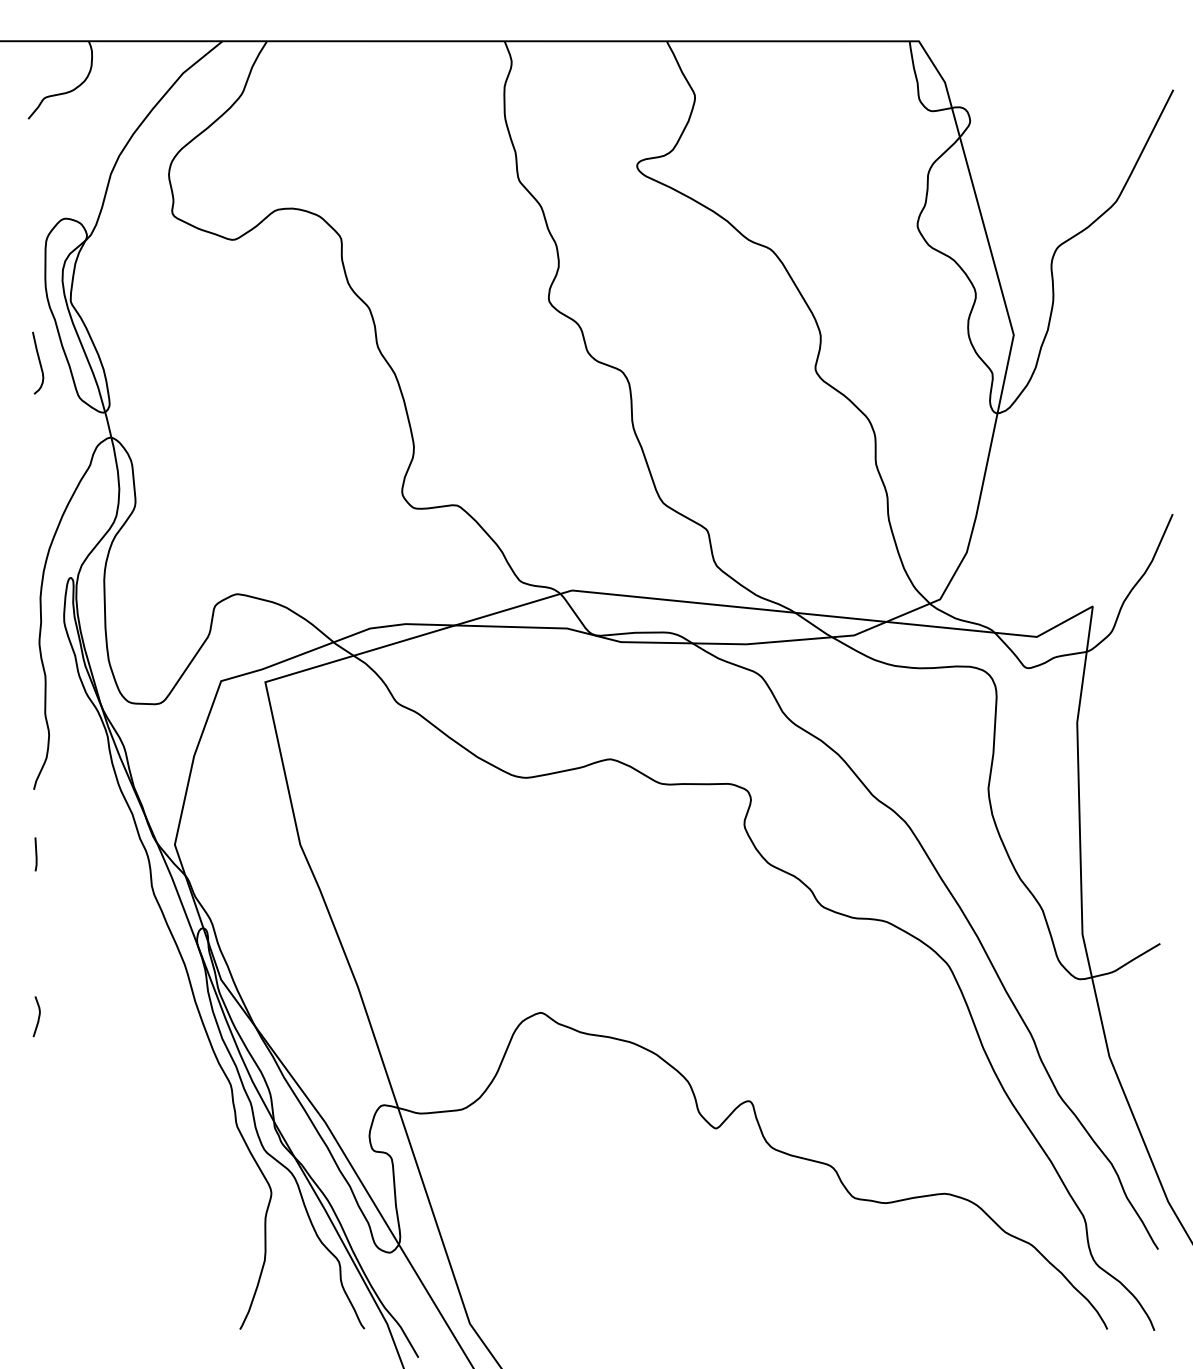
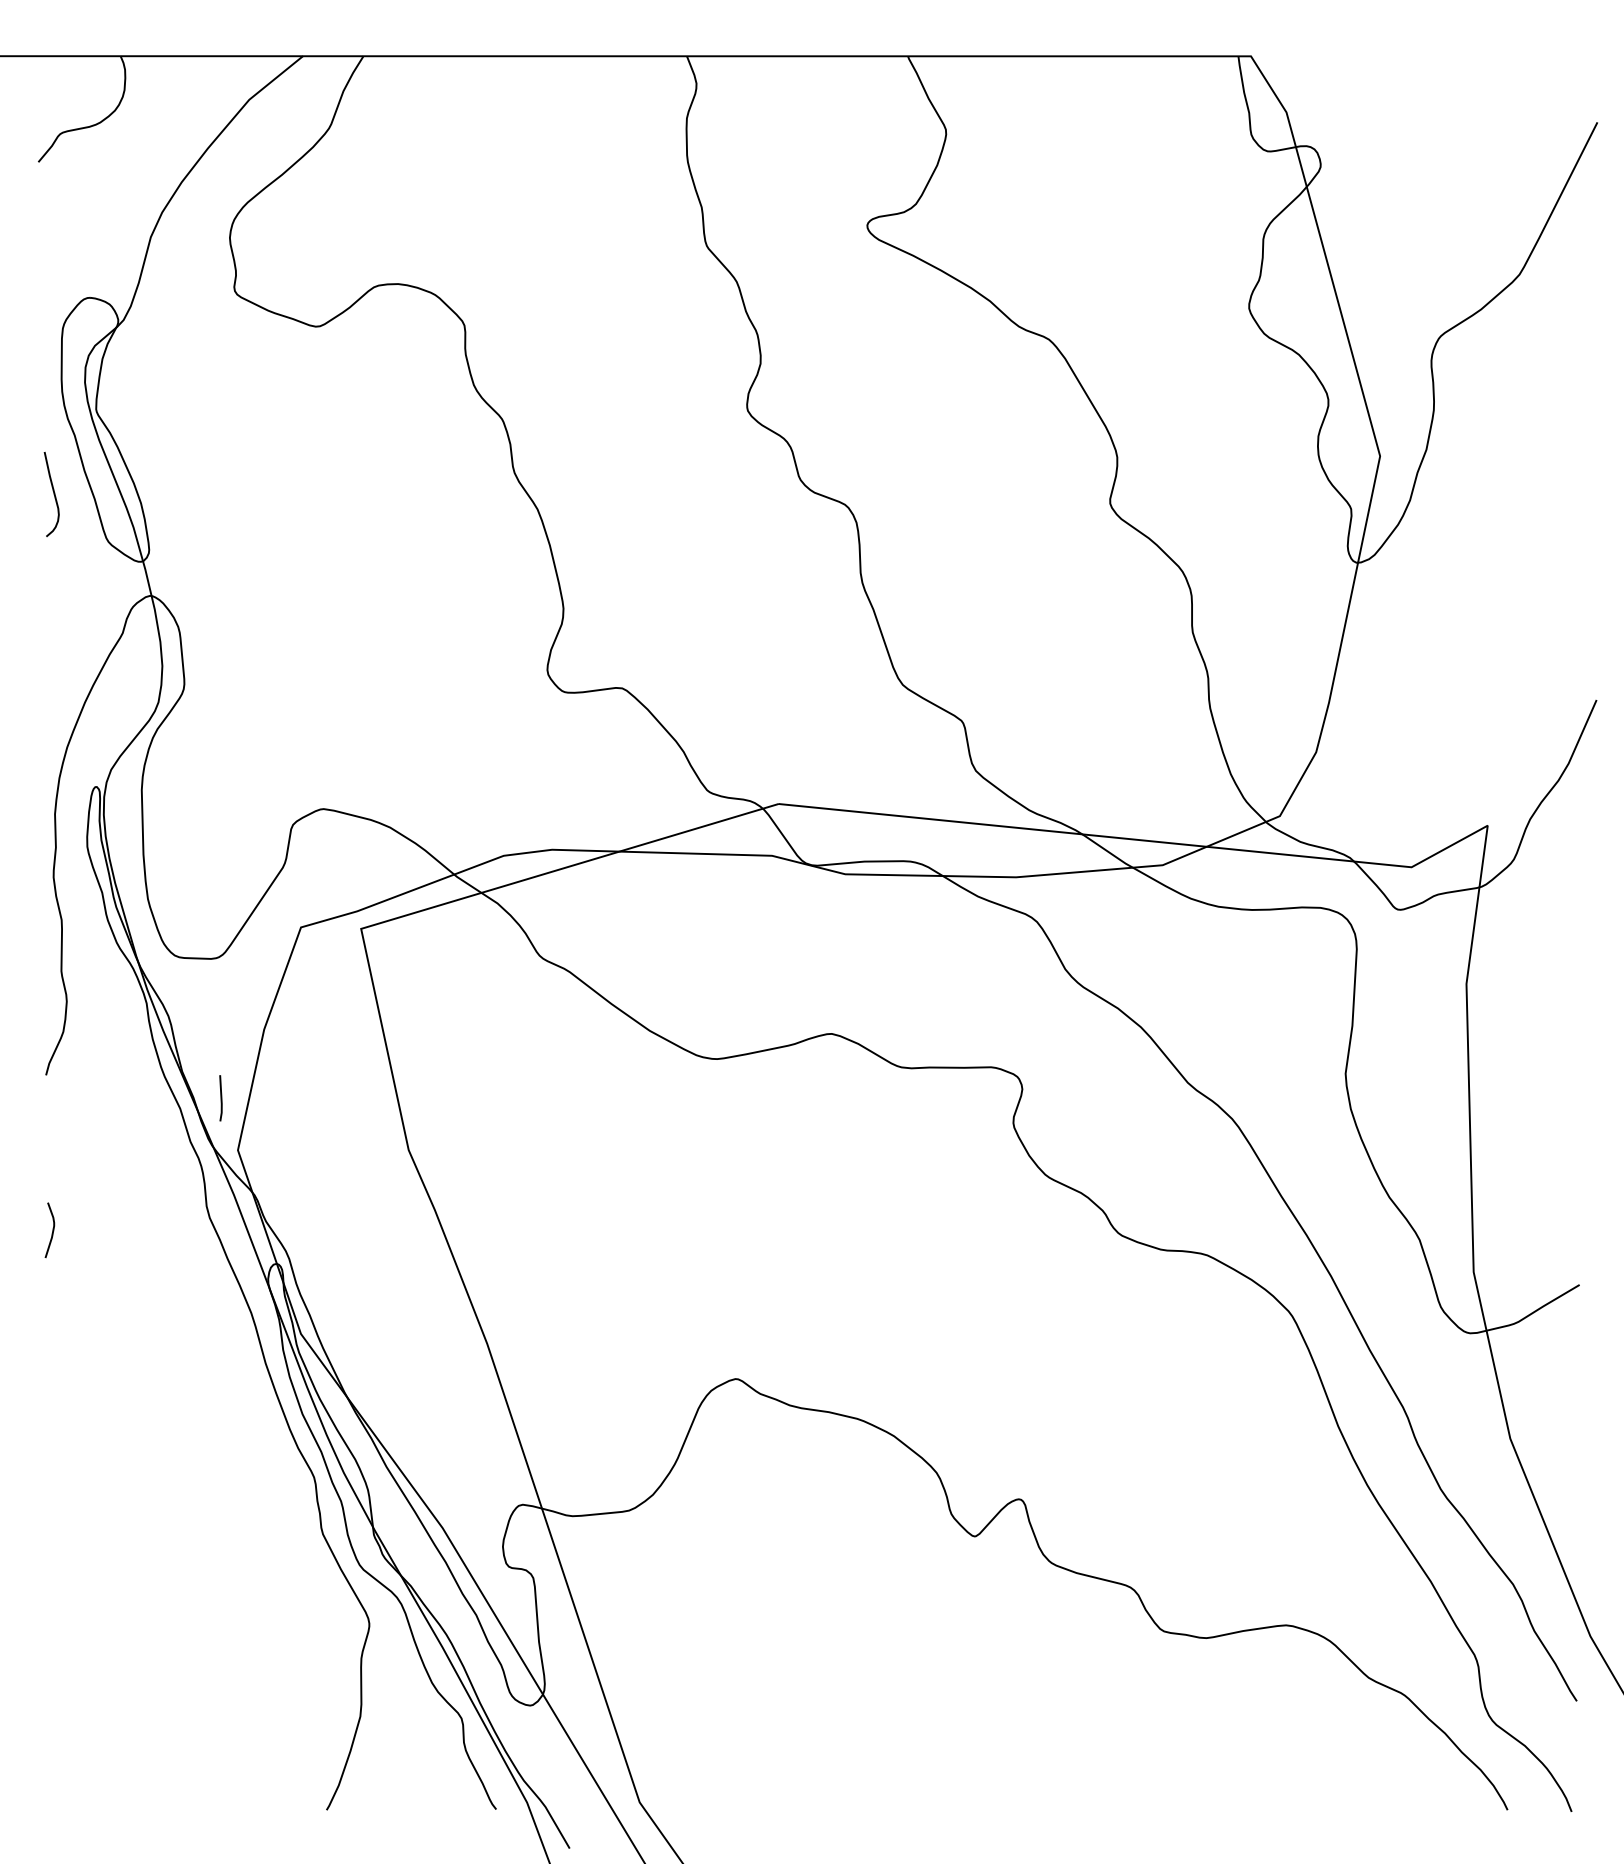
line: (35, 854) -> (220, 1098), moved
curve: (38, 1016) -> (52, 1230), moved

